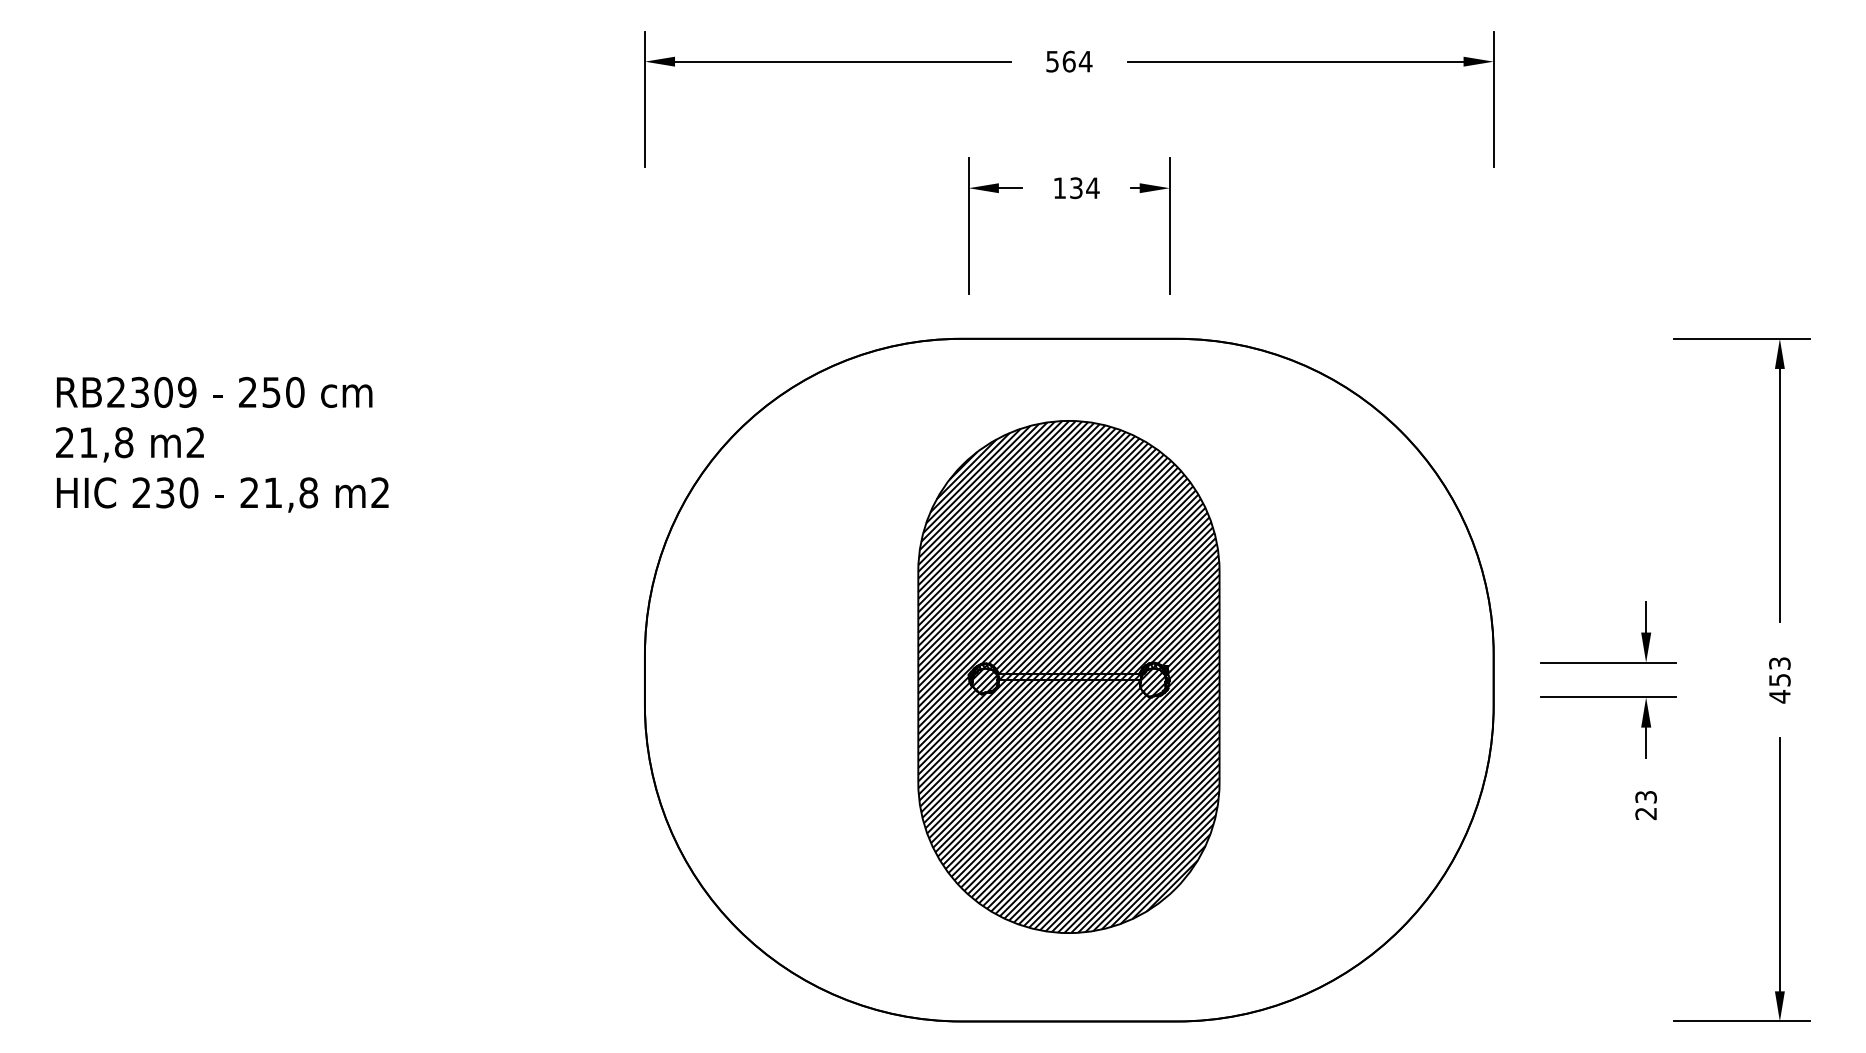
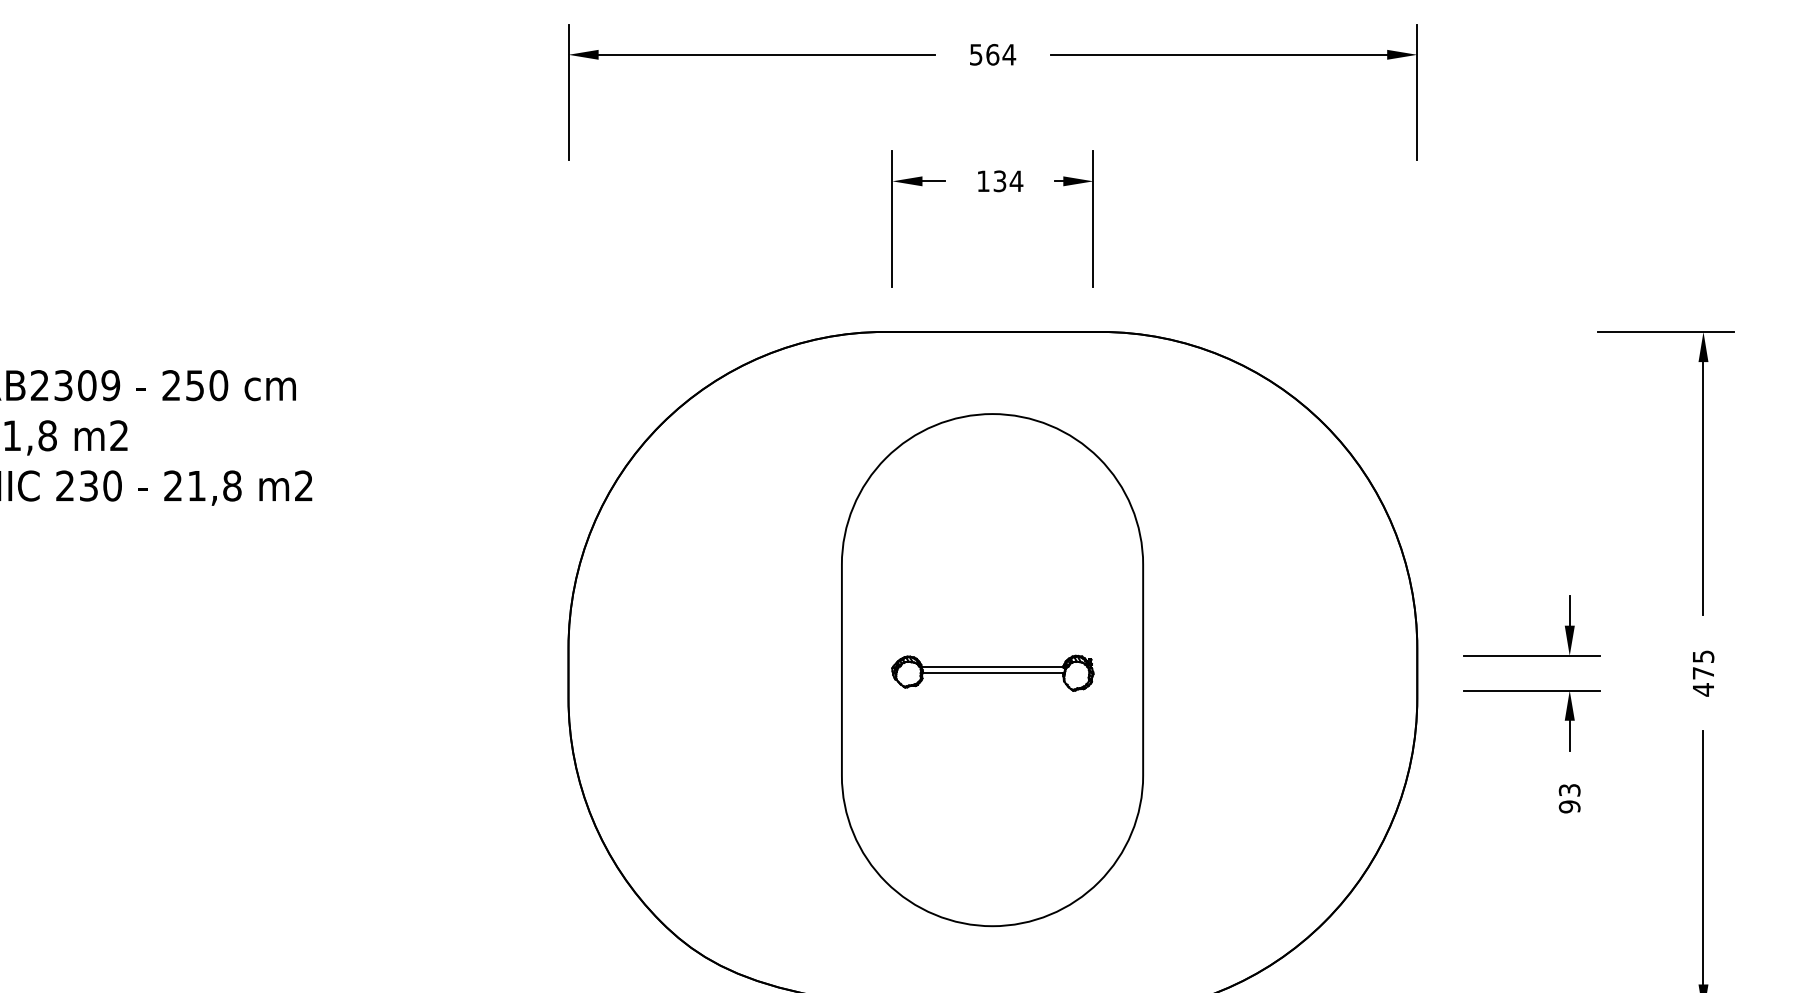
text: (1779, 671) -> (1703, 664), 453 -> 475
hatch: (1068, 676) -> (992, 669), removed
text: (1645, 813) -> (1569, 806), 23 -> 93

